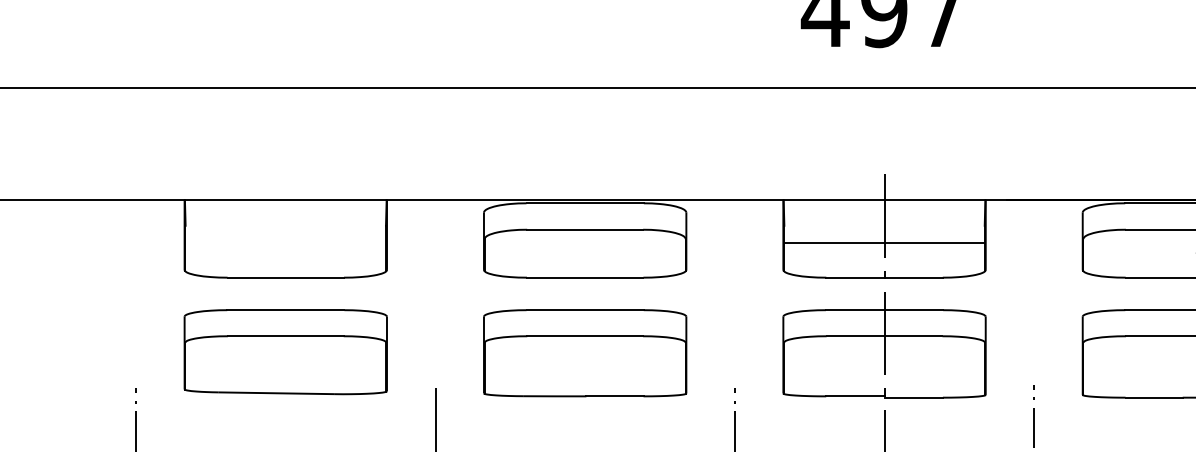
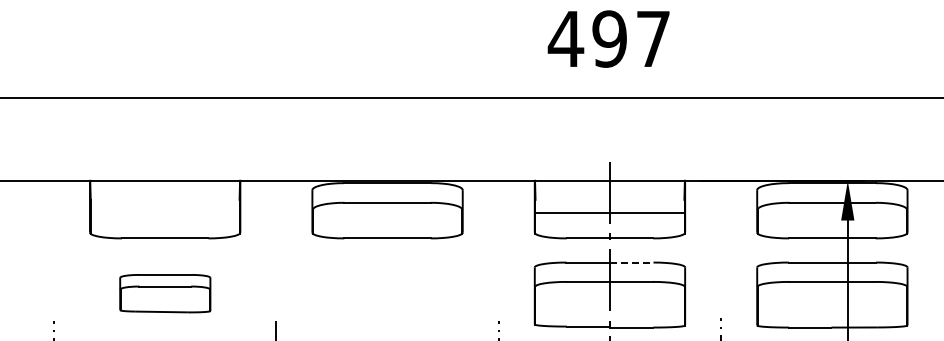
line: (913, 310) -> (631, 262), solid -> dashed
part: (286, 351) -> (165, 293), size x0.6
part: (585, 353) -> (387, 294), removed

